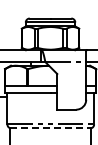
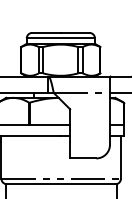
line: (51, 128) -> (62, 184), dashed -> solid

